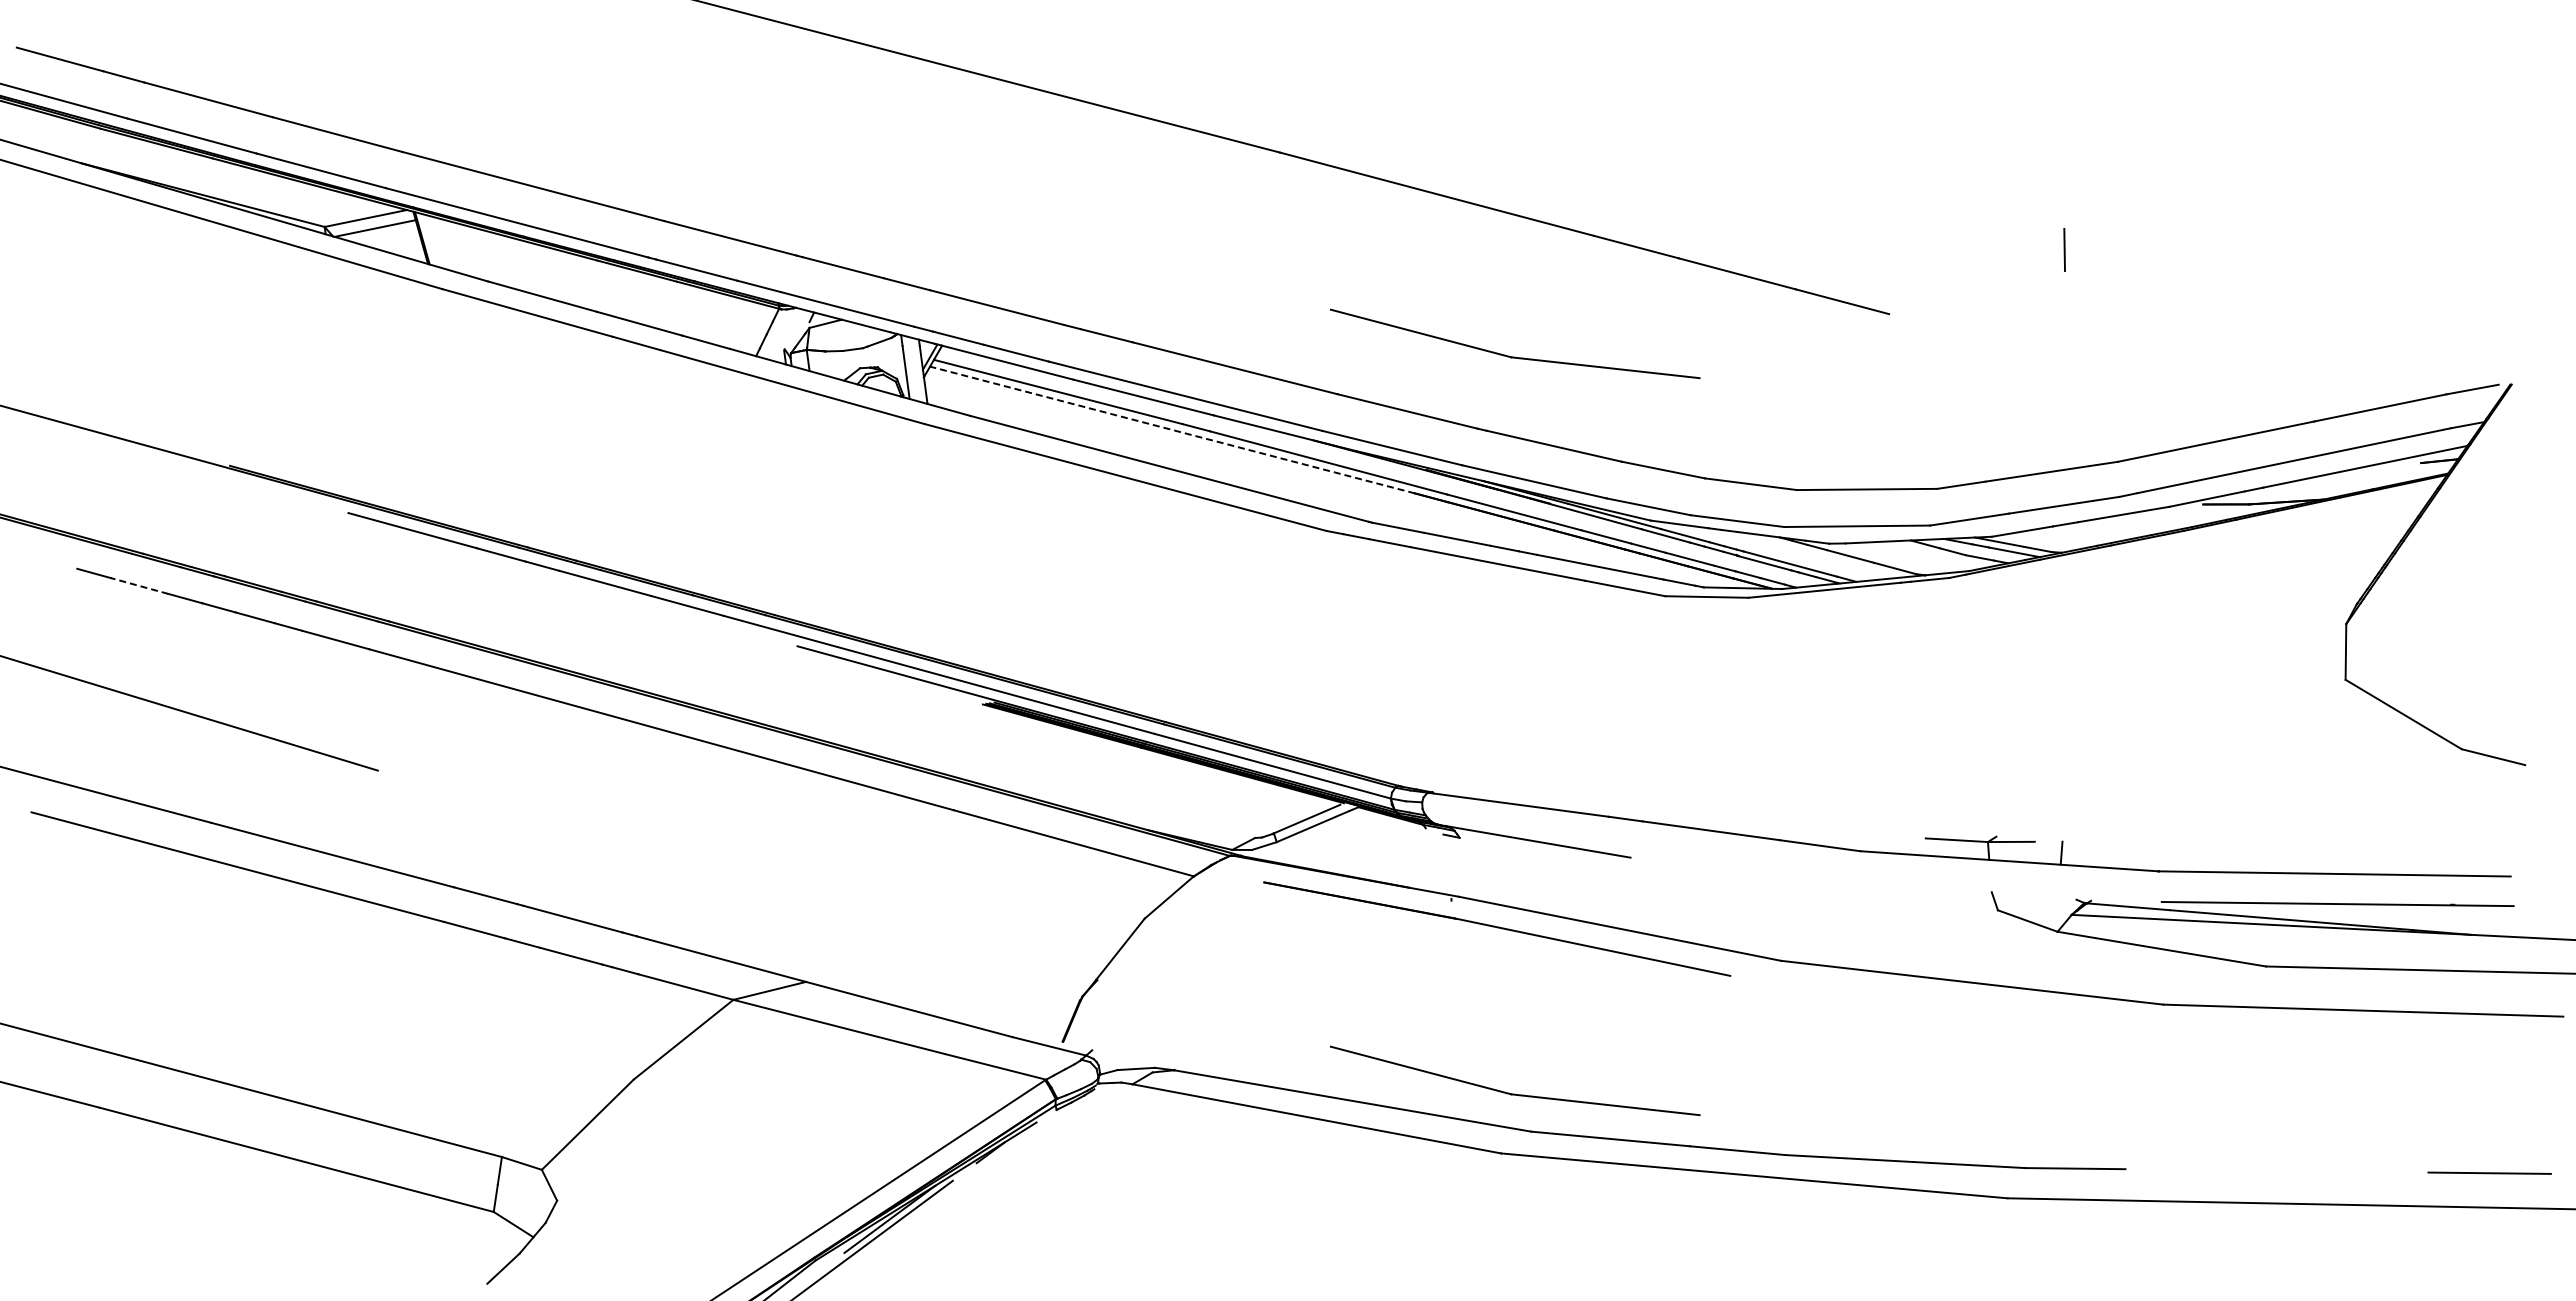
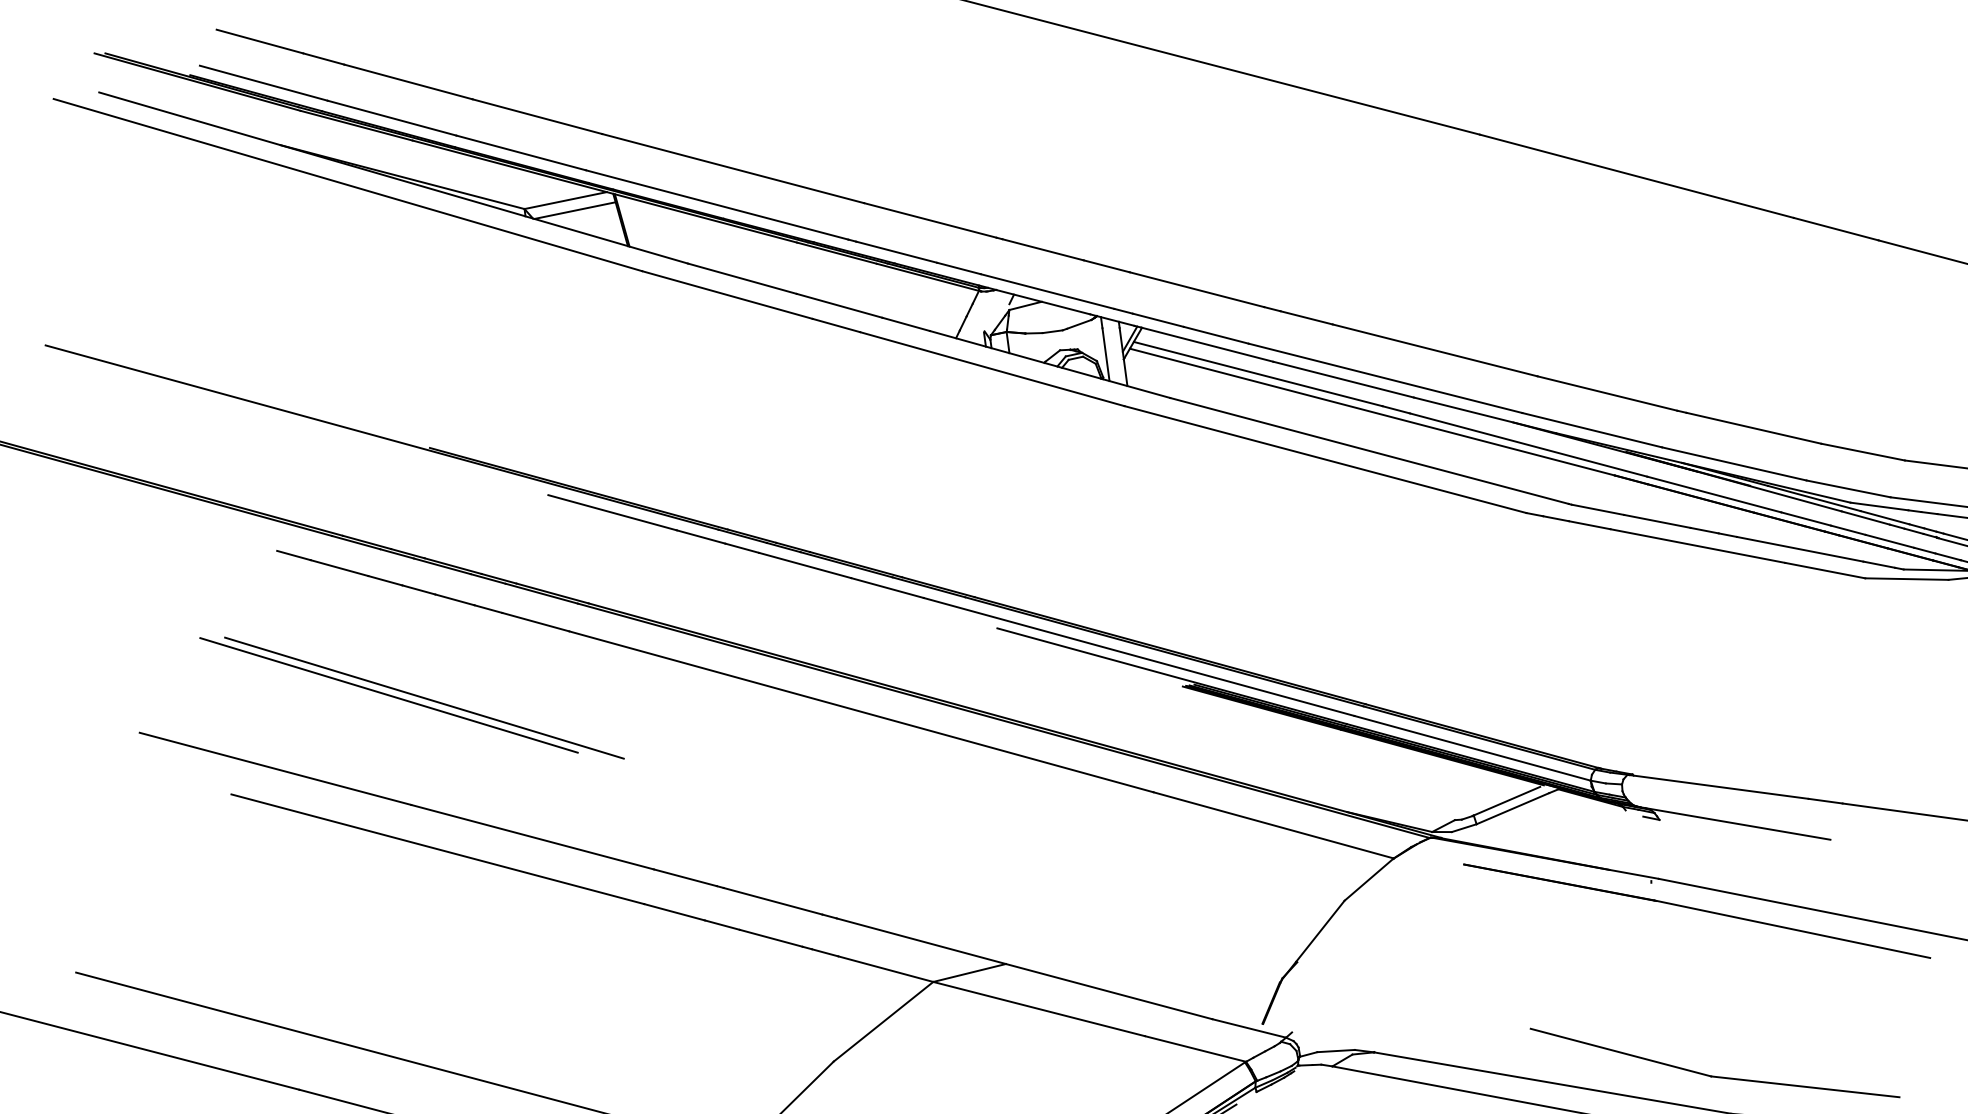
part: (1515, 356) -> (1715, 338), removed
line: (1172, 430) -> (1372, 412), dashed -> solid
line: (139, 586) -> (339, 568), dashed -> solid
line: (224, 715) -> (424, 697), added

